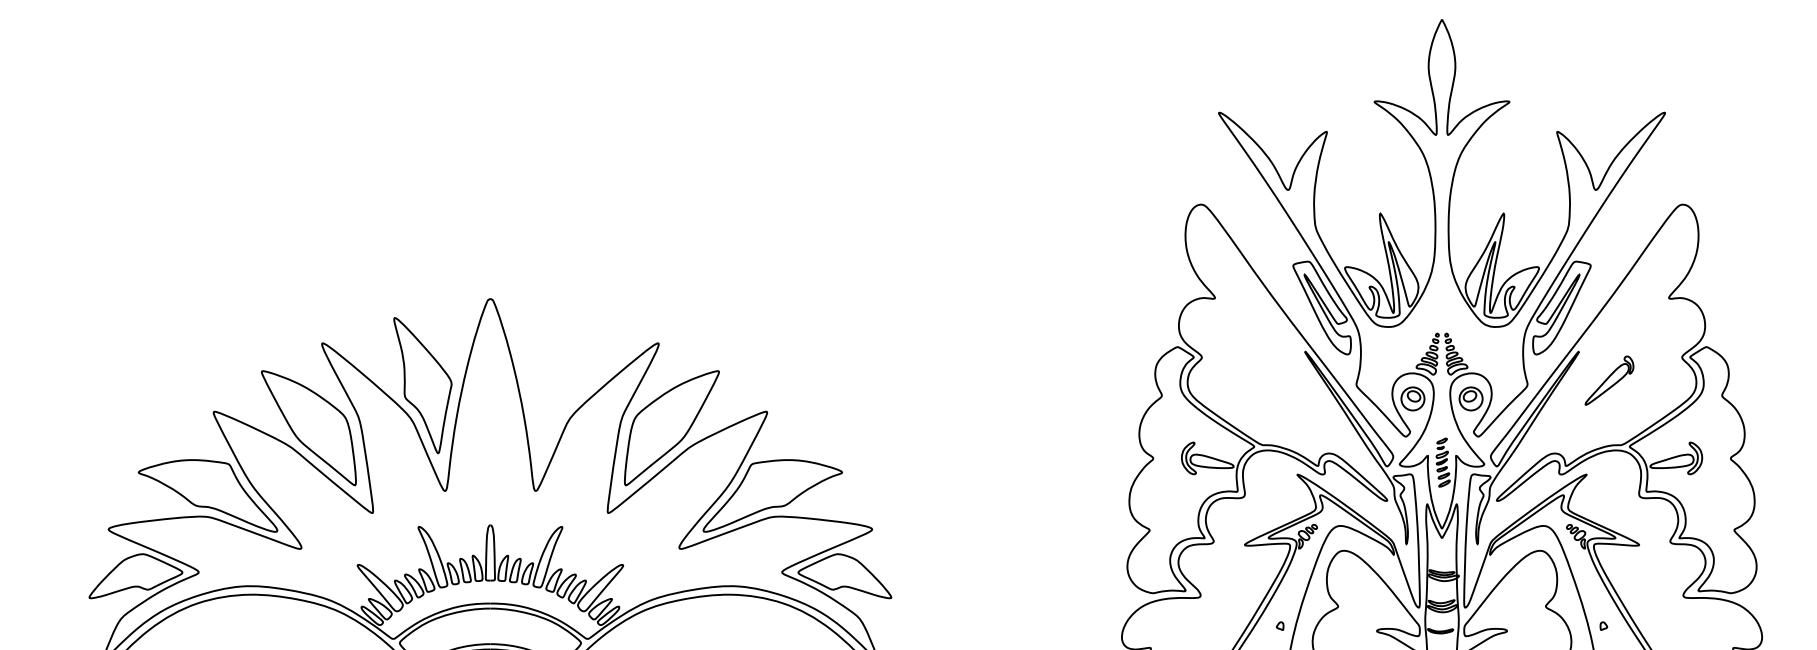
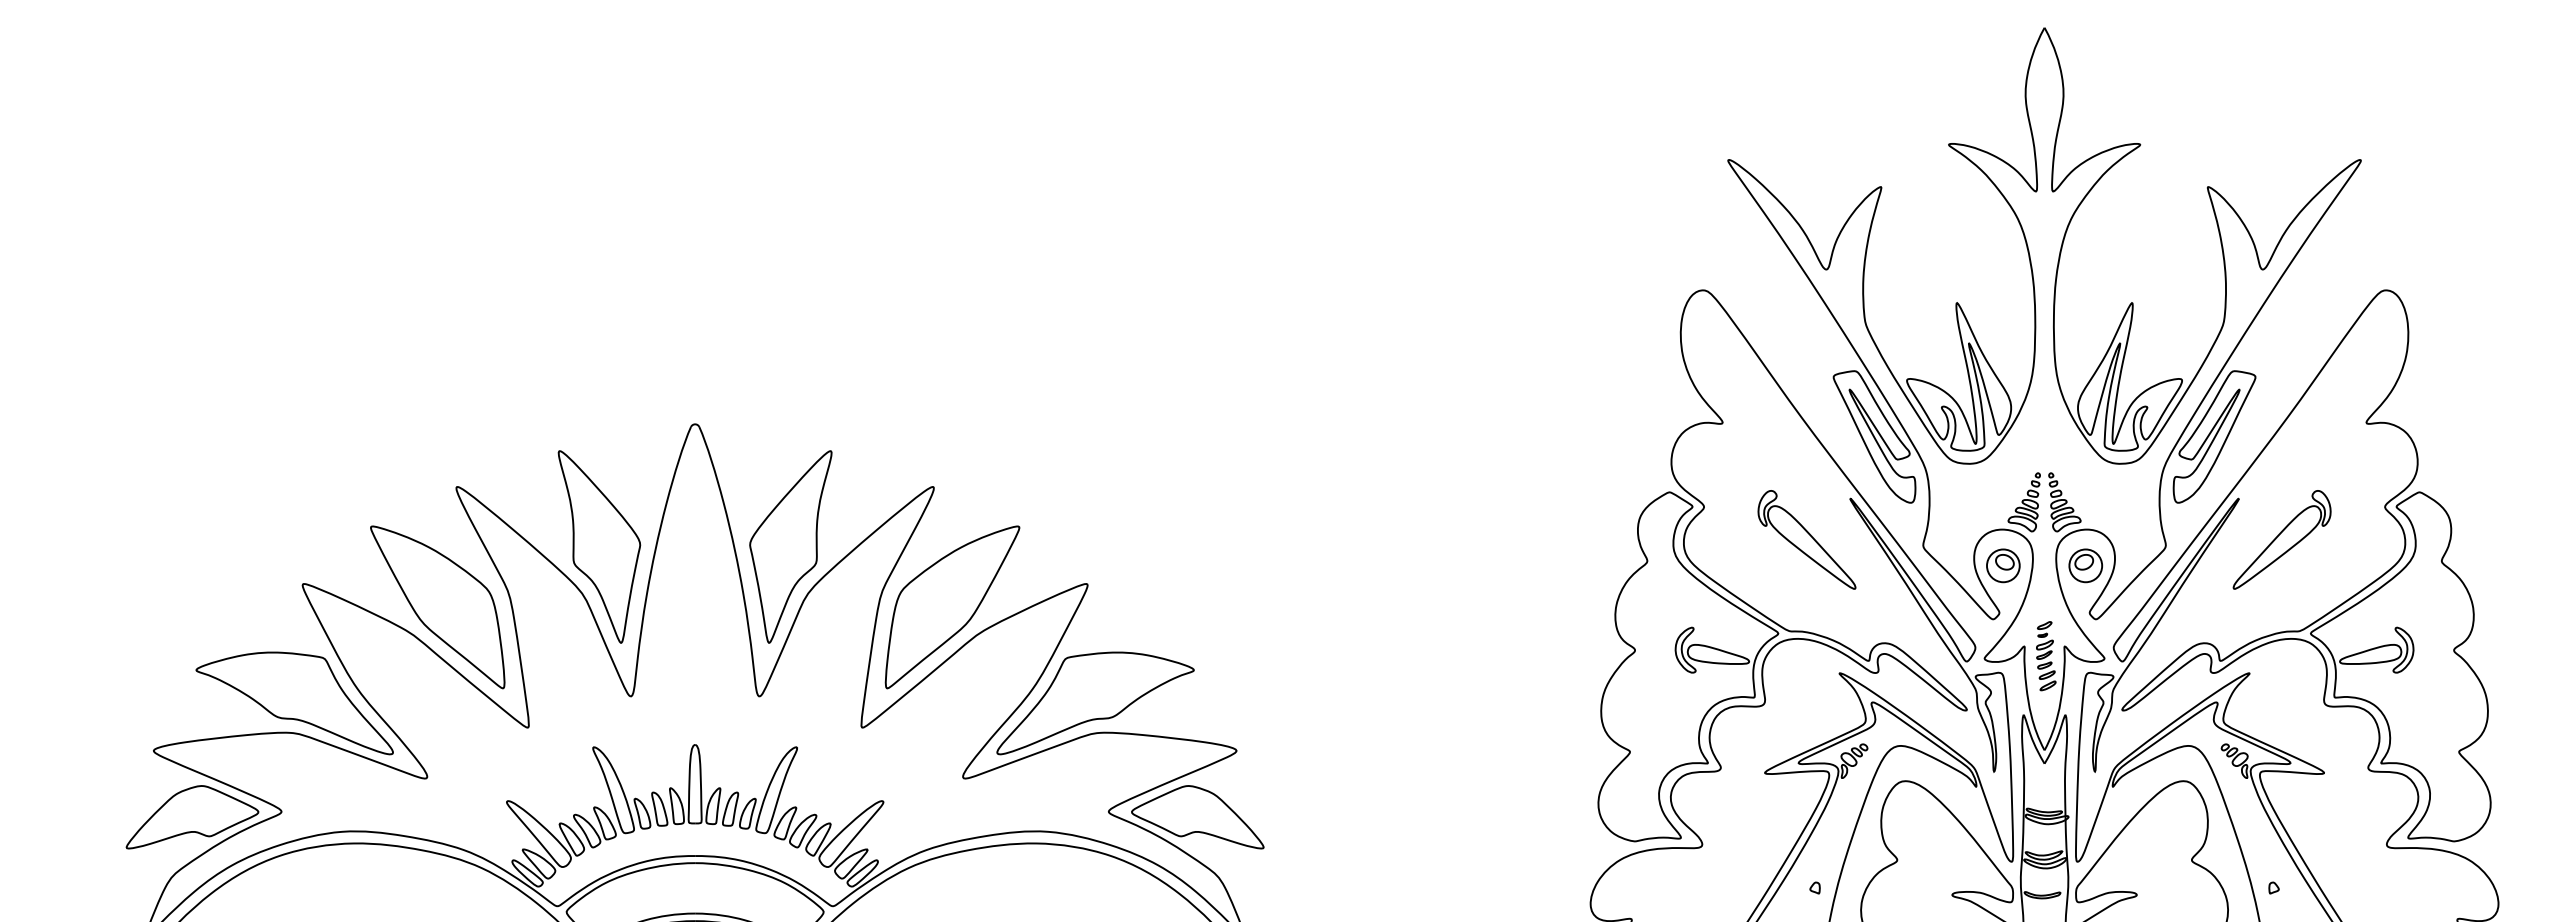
part: (1274, 380) -> (1806, 539), added
part: (1609, 380) -> (2281, 539), size x1.43
part: (557, 385) -> (790, 546), added

